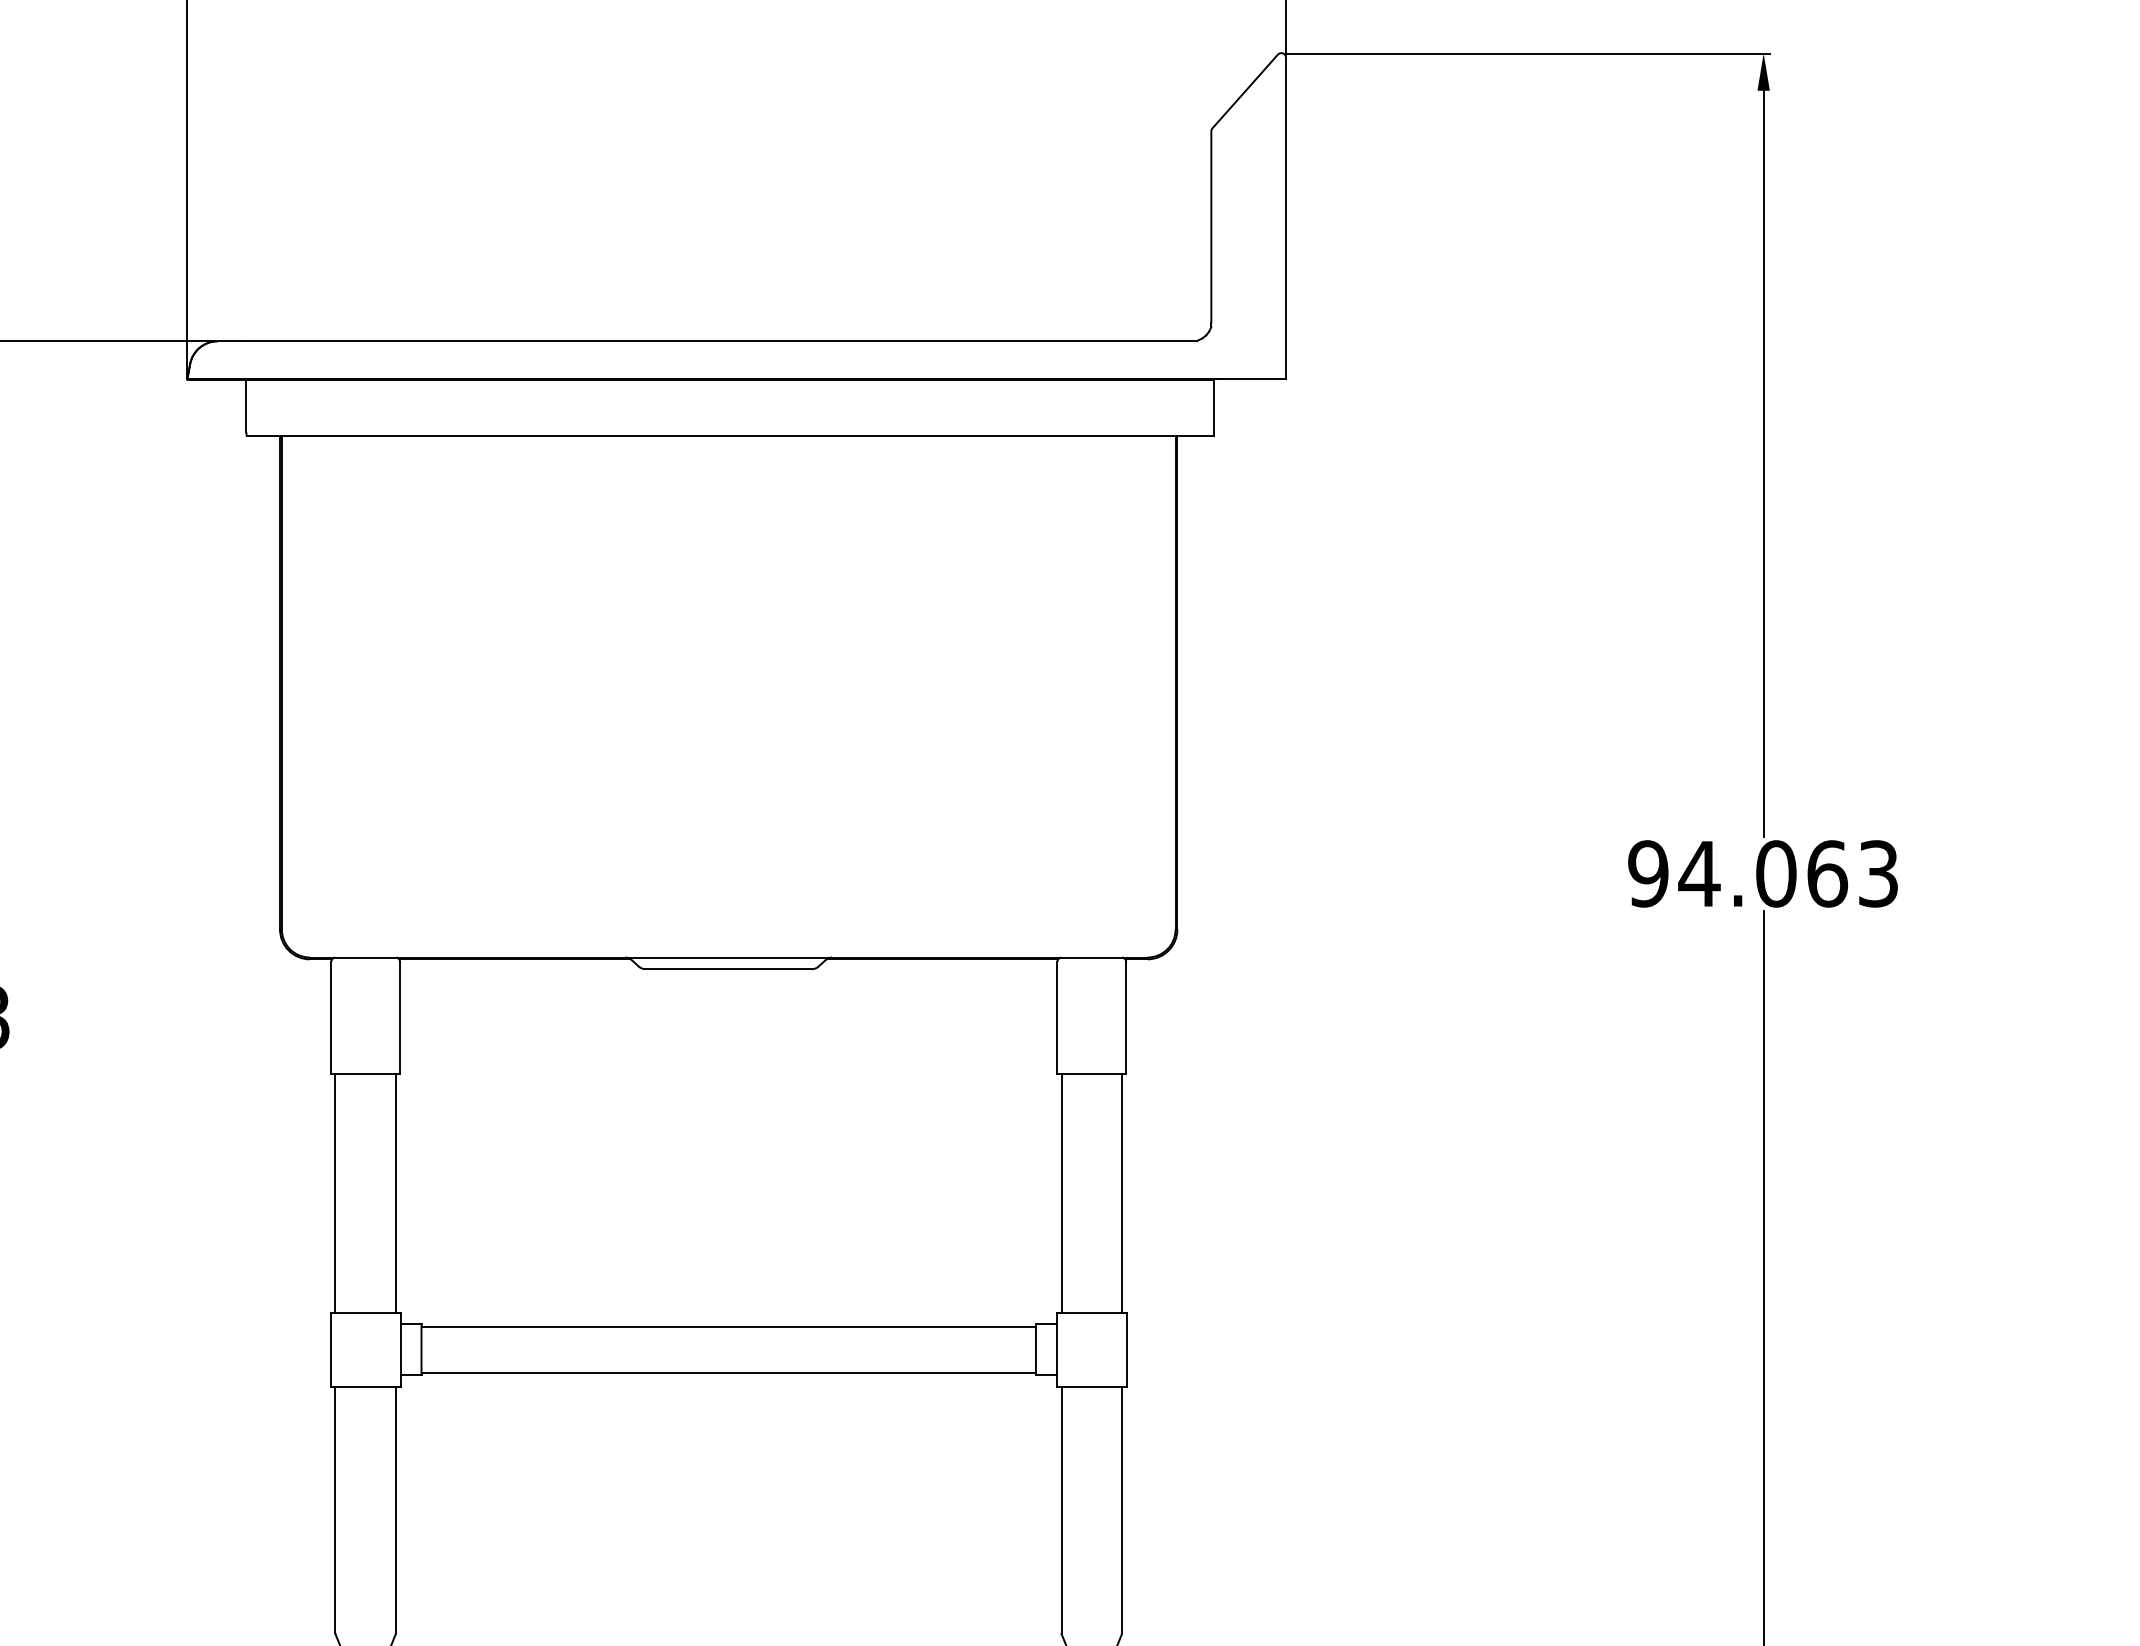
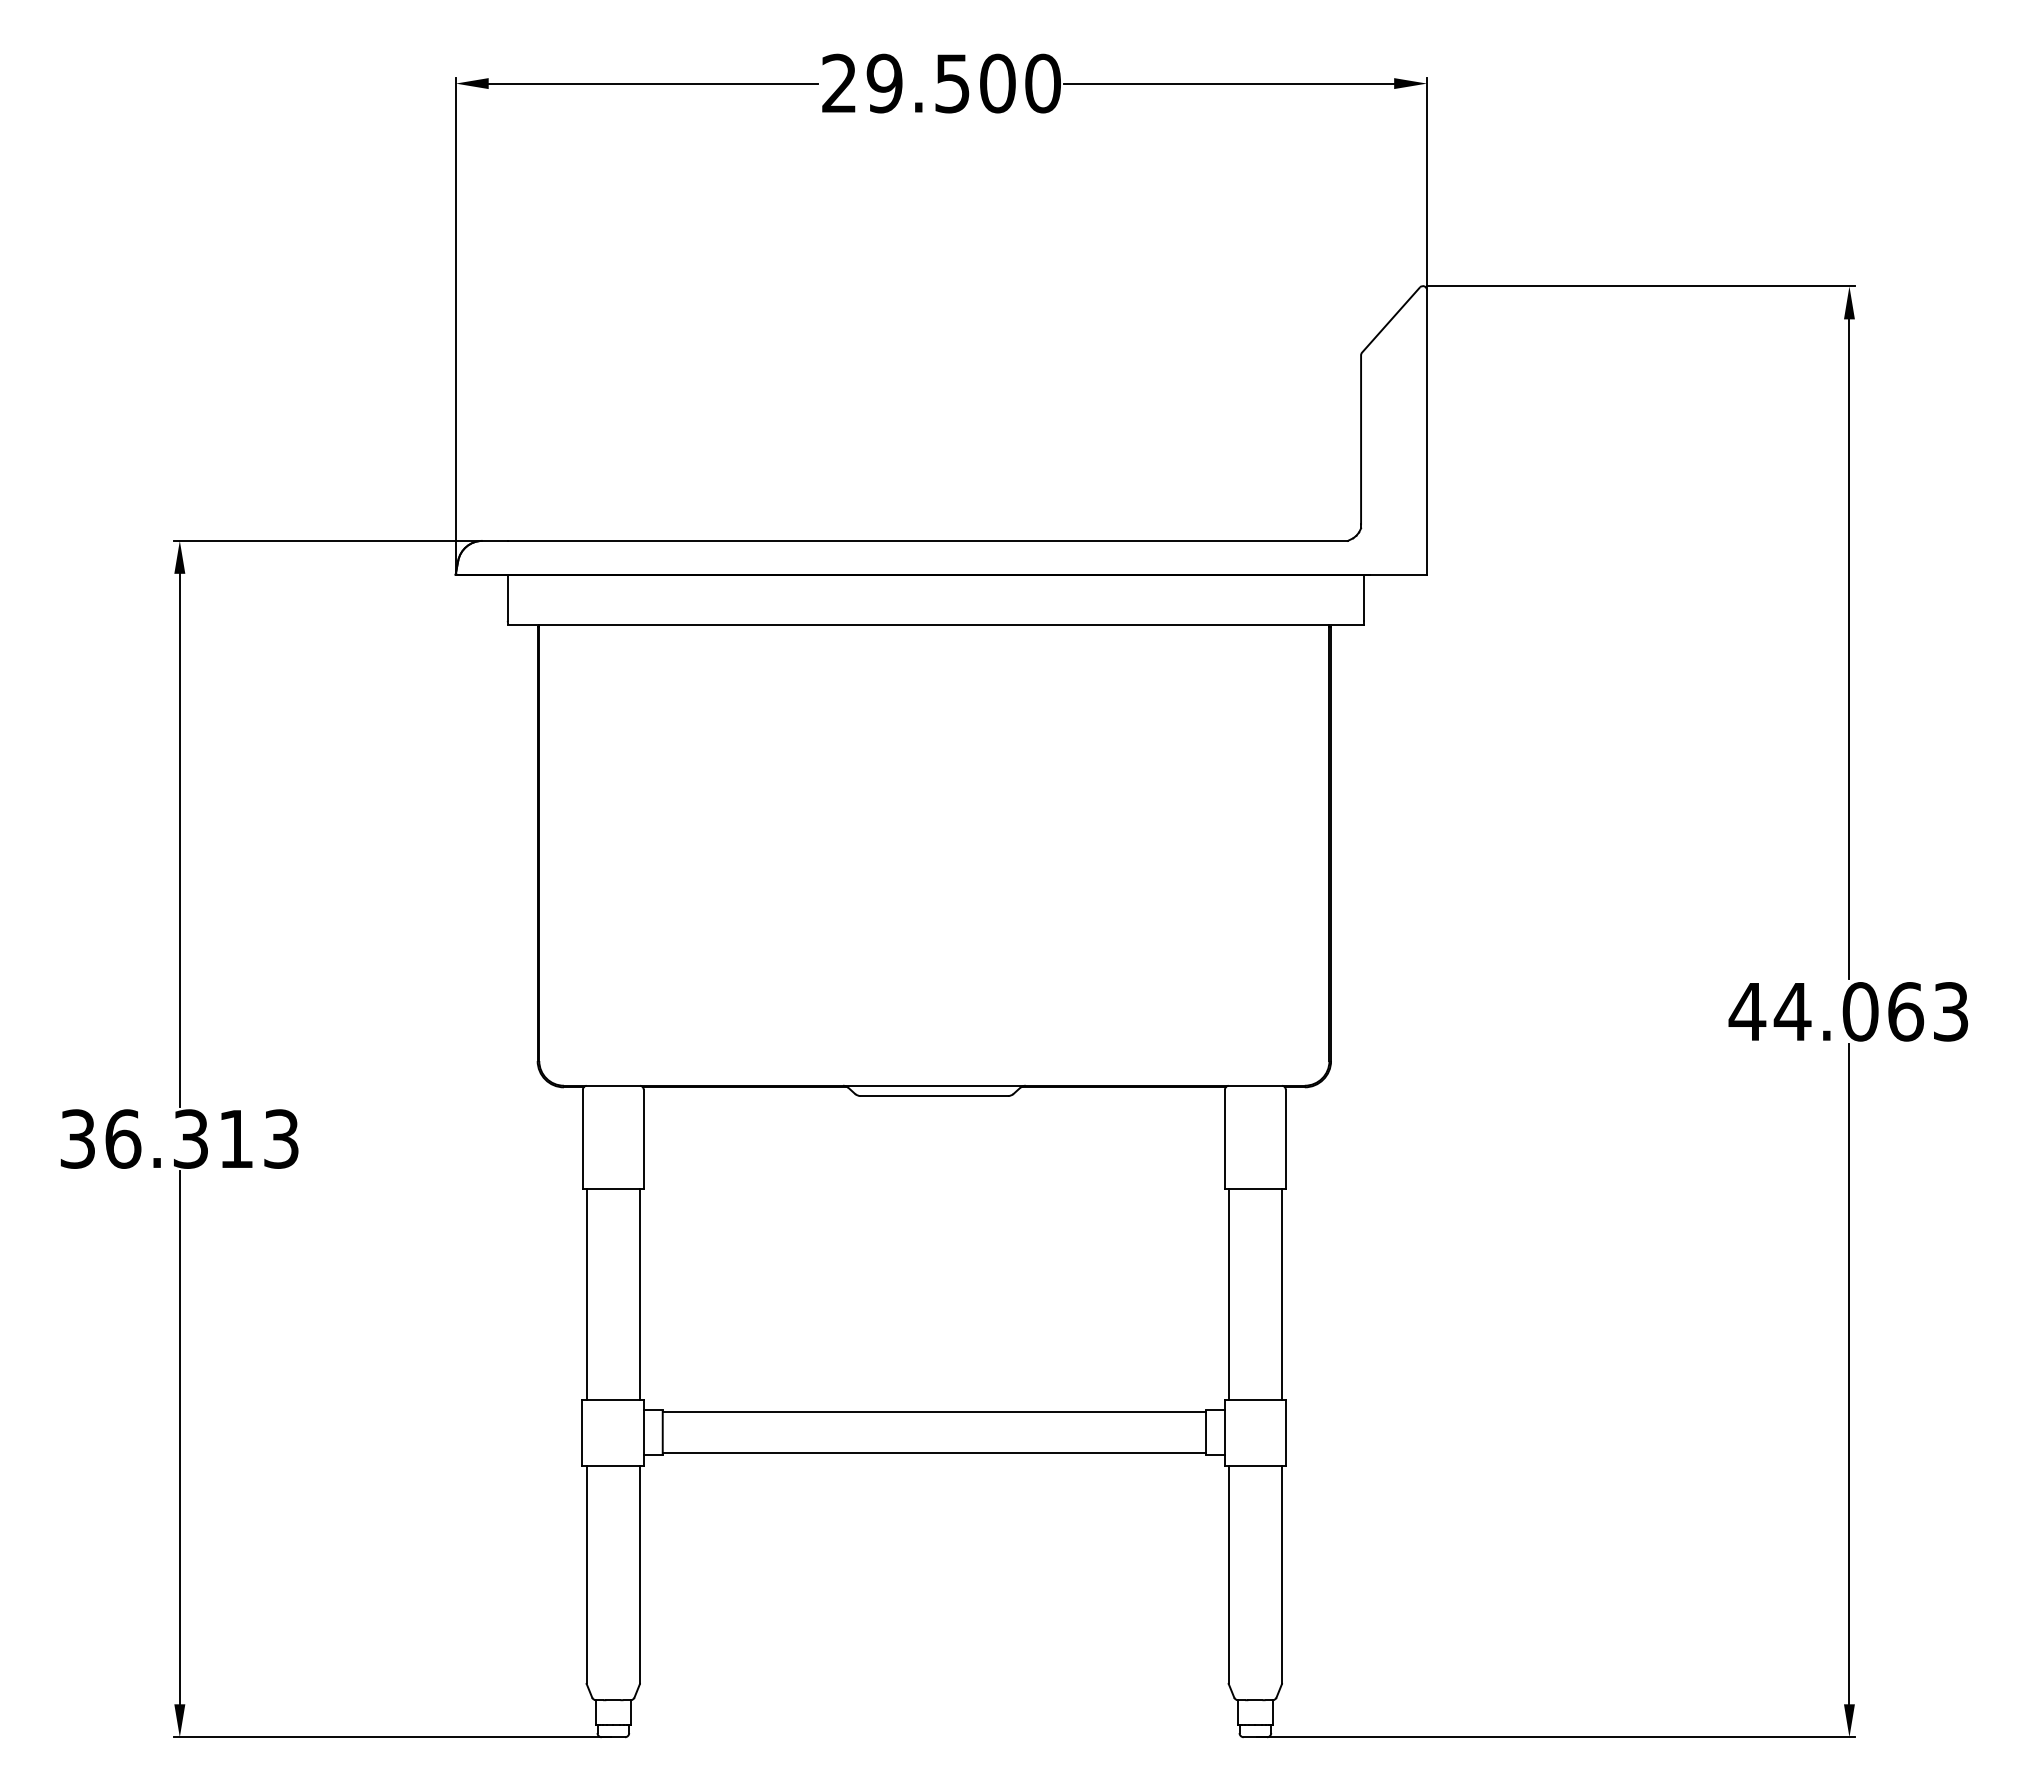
text: (1648, 873) -> (1747, 1011), 94.063 -> 44.063

